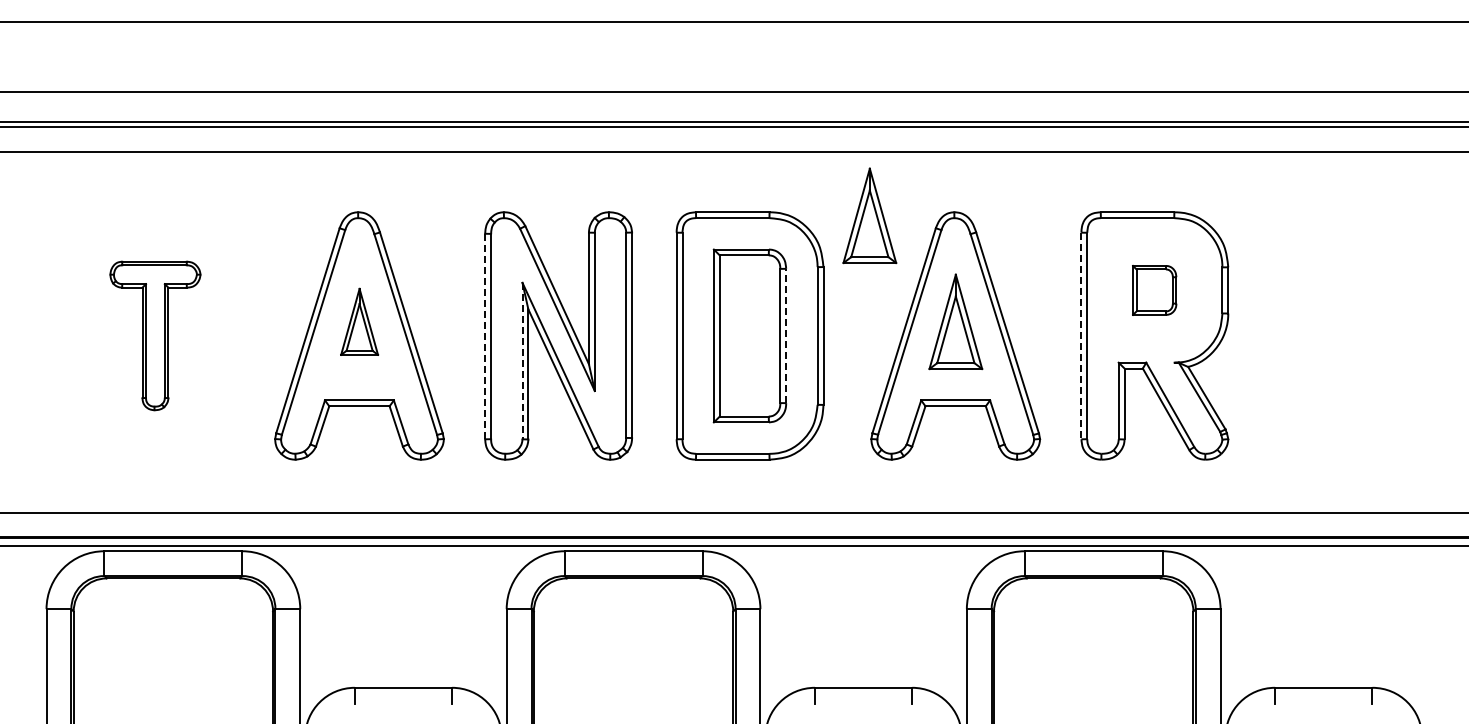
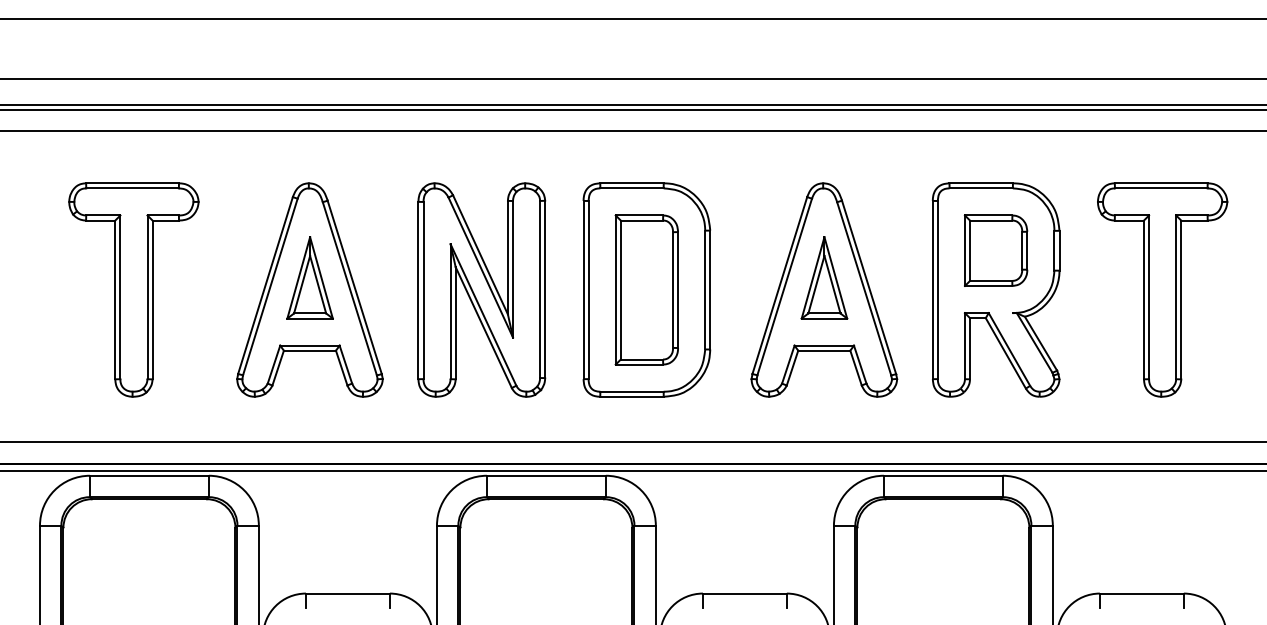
part: (869, 215) -> (749, 186), removed
part: (1154, 290) -> (995, 250), size x1.67
part: (359, 321) -> (309, 277), size x1.43
part: (155, 335) -> (133, 289), size x1.67
line: (786, 335) -> (678, 289), dashed -> solid
part: (1347, 335) -> (1162, 289), added
line: (485, 336) -> (418, 290), dashed -> solid
line: (1081, 336) -> (932, 290), dashed -> solid
line: (522, 361) -> (450, 312), dashed -> solid

